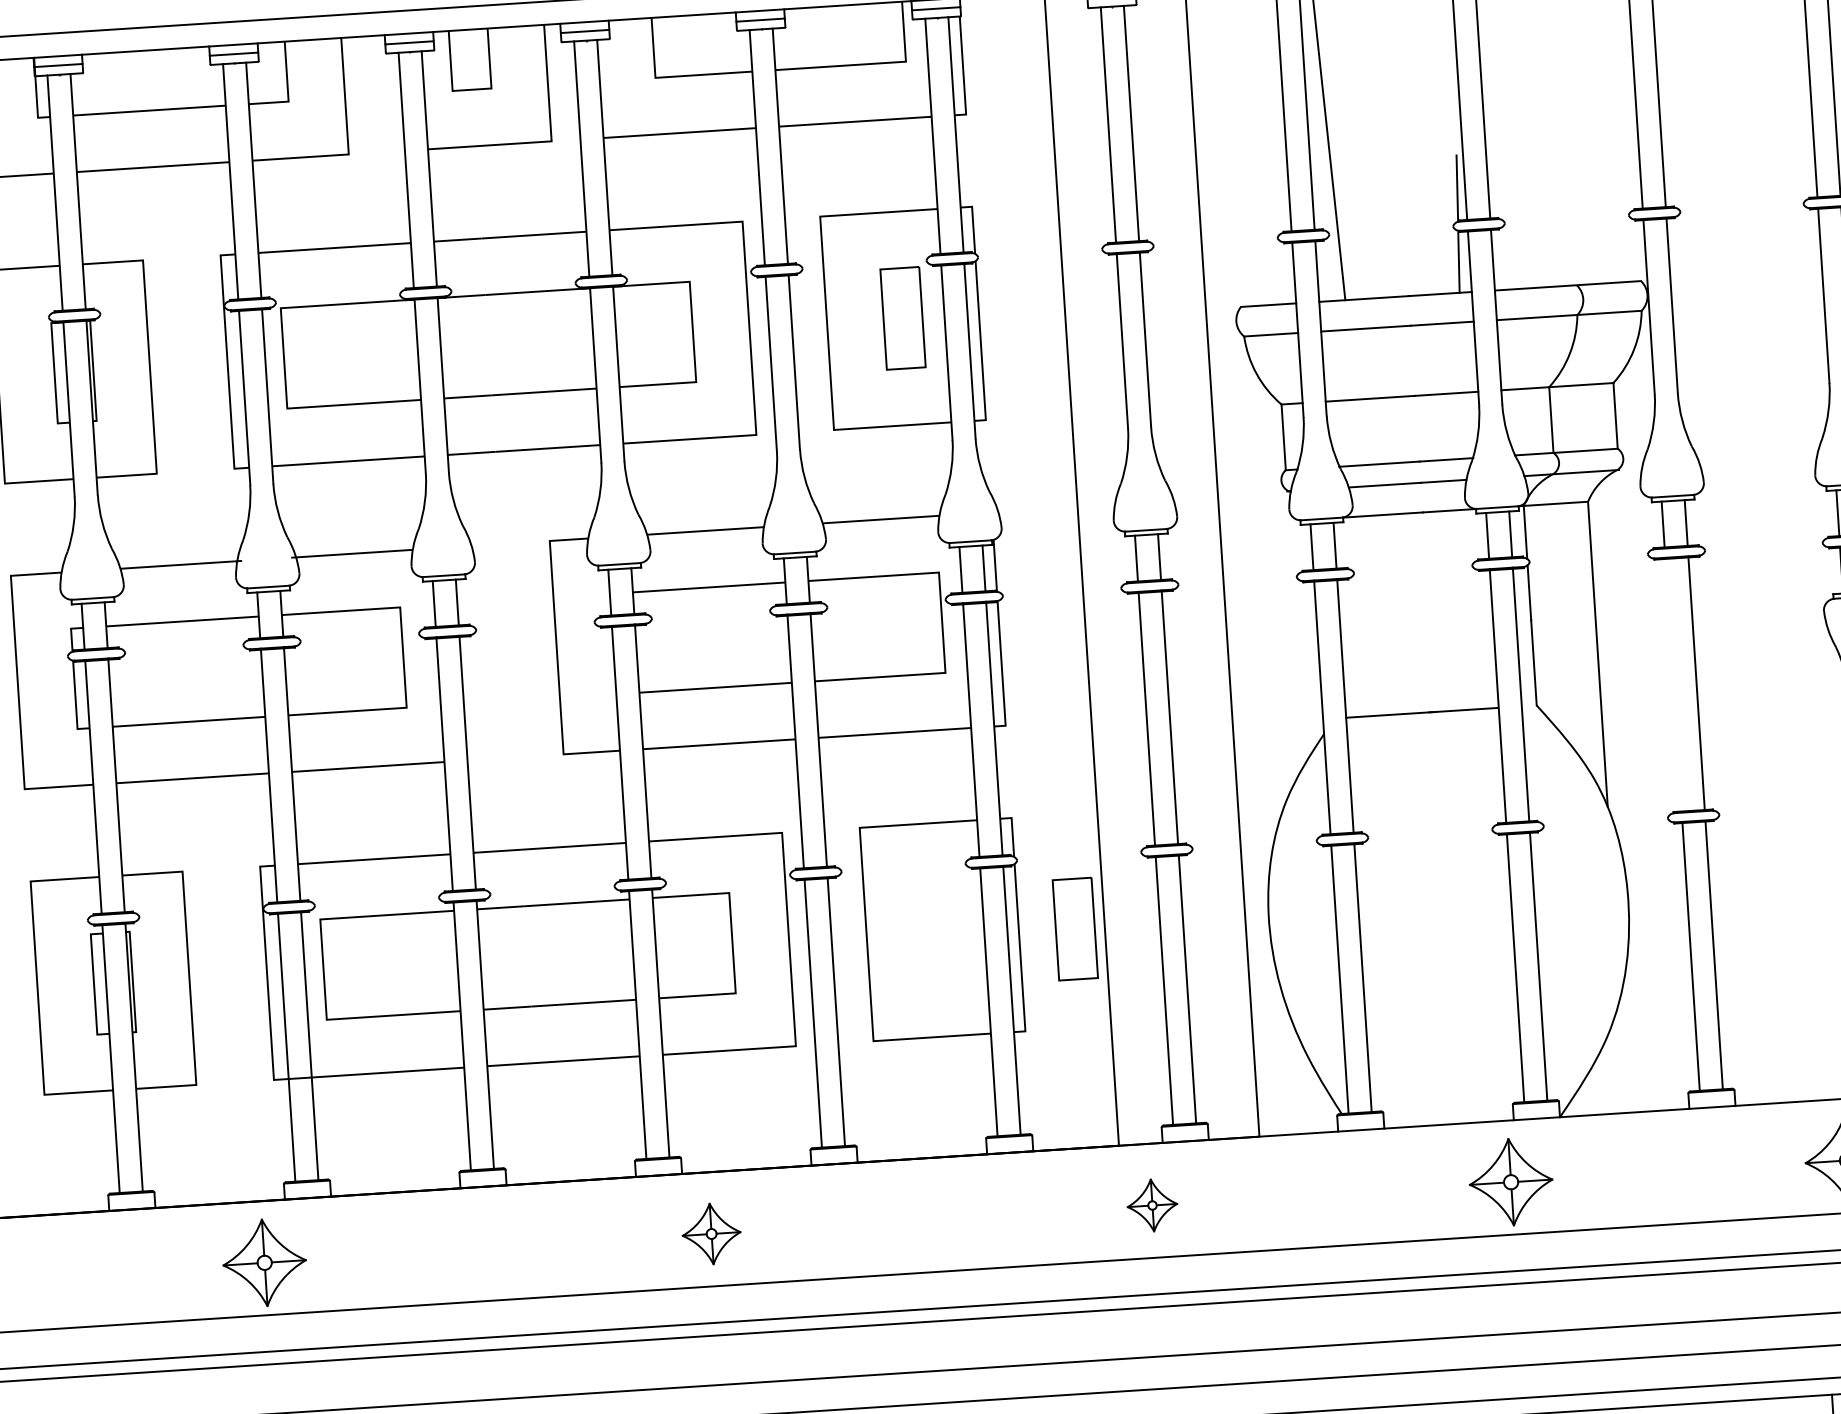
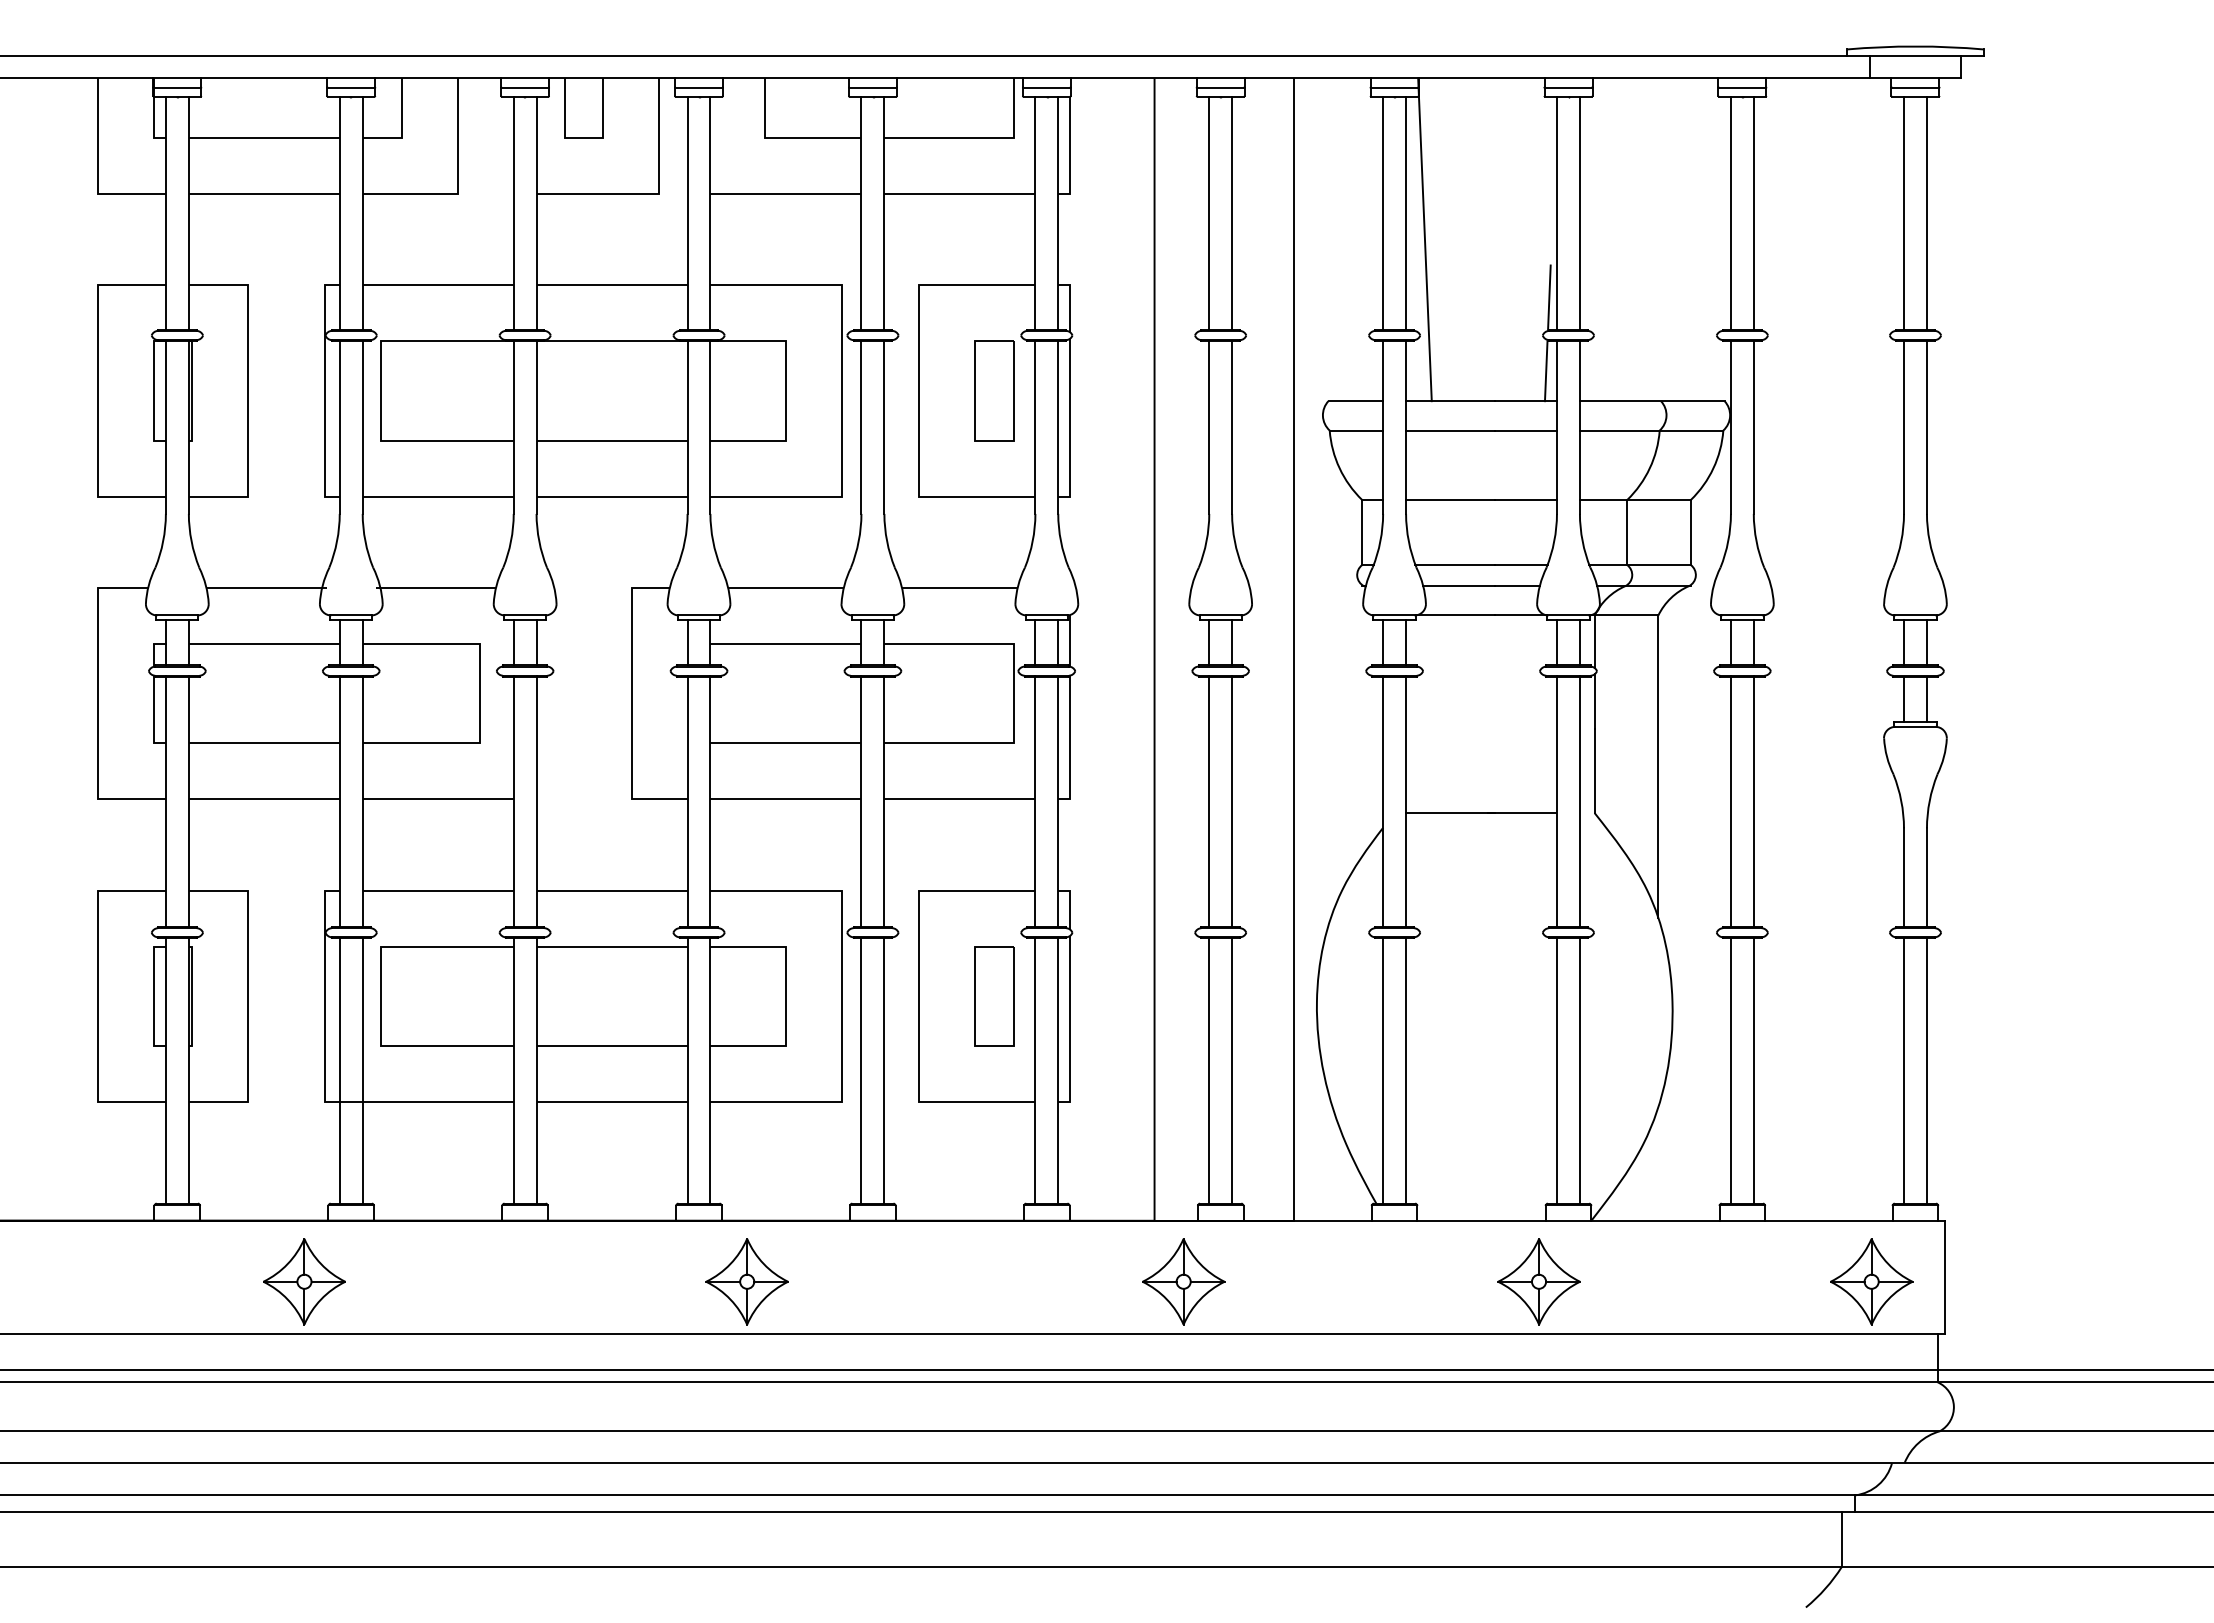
line: (1673, 683) -> (1730, 800), added
part: (1075, 929) -> (994, 996), moved
part: (1152, 1205) -> (1183, 1281), size x1.67
part: (710, 1233) -> (746, 1281), size x1.43

